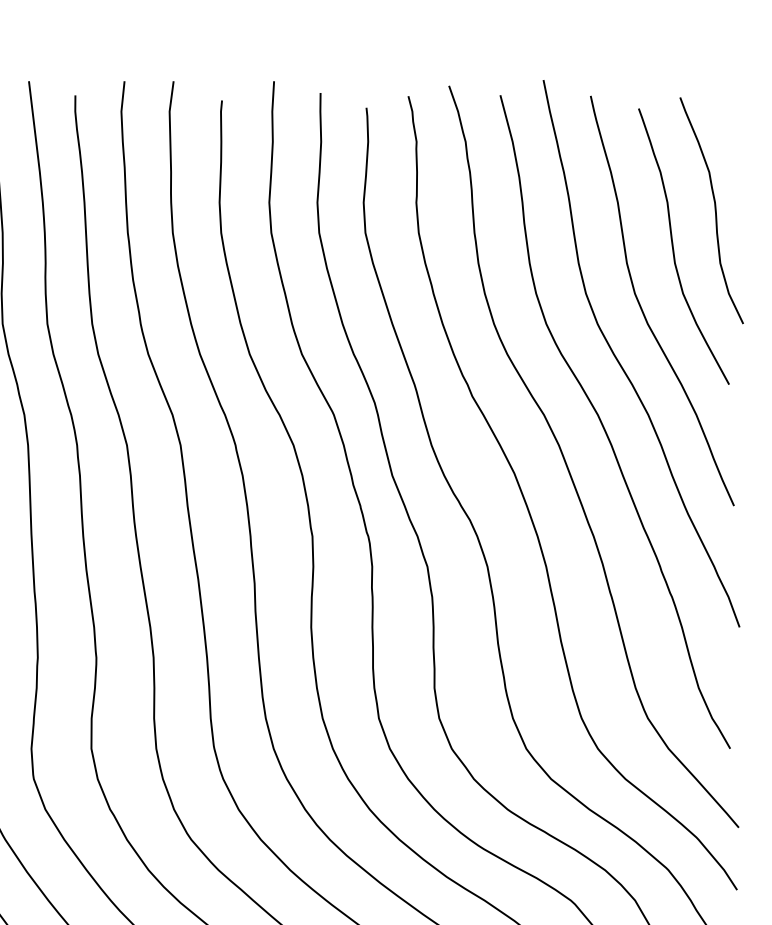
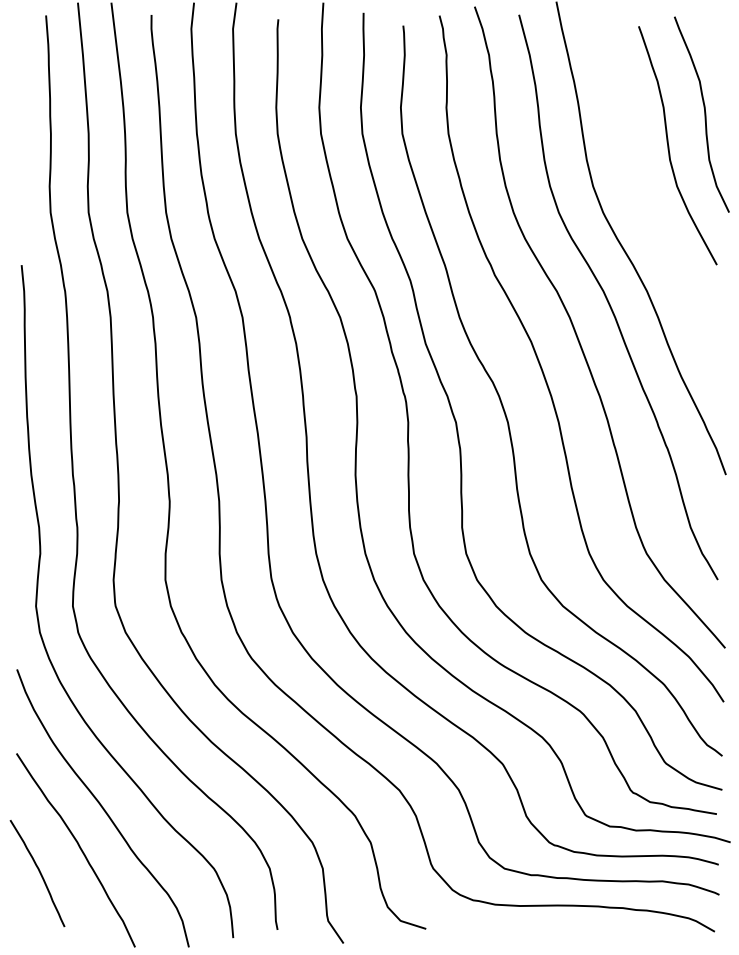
curve: (641, 306) -> (641, 197), removed

